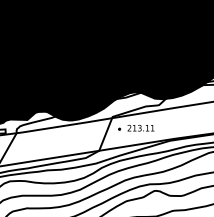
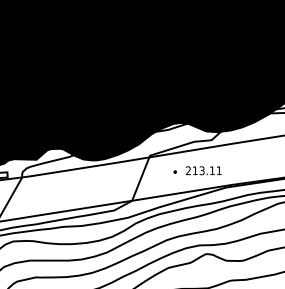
part: (136, 127) -> (197, 169), moved

